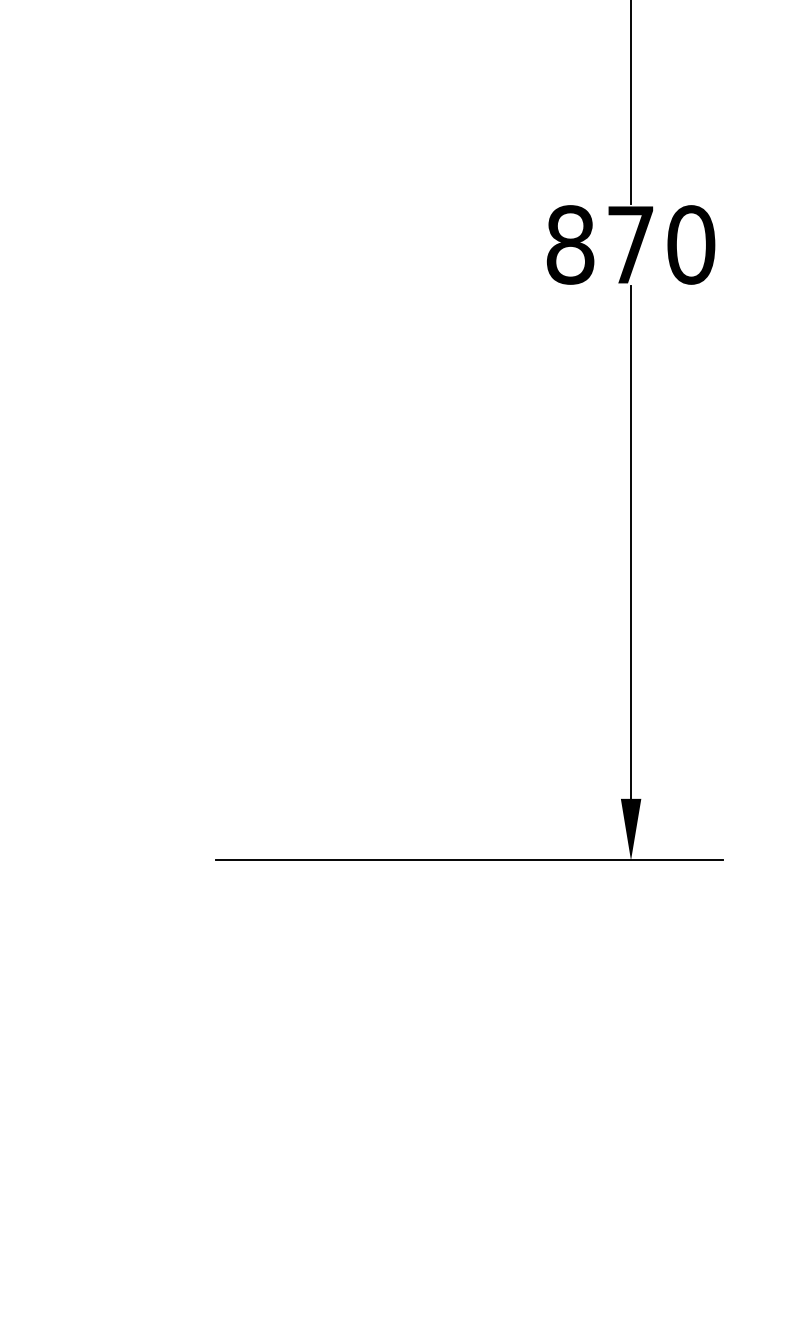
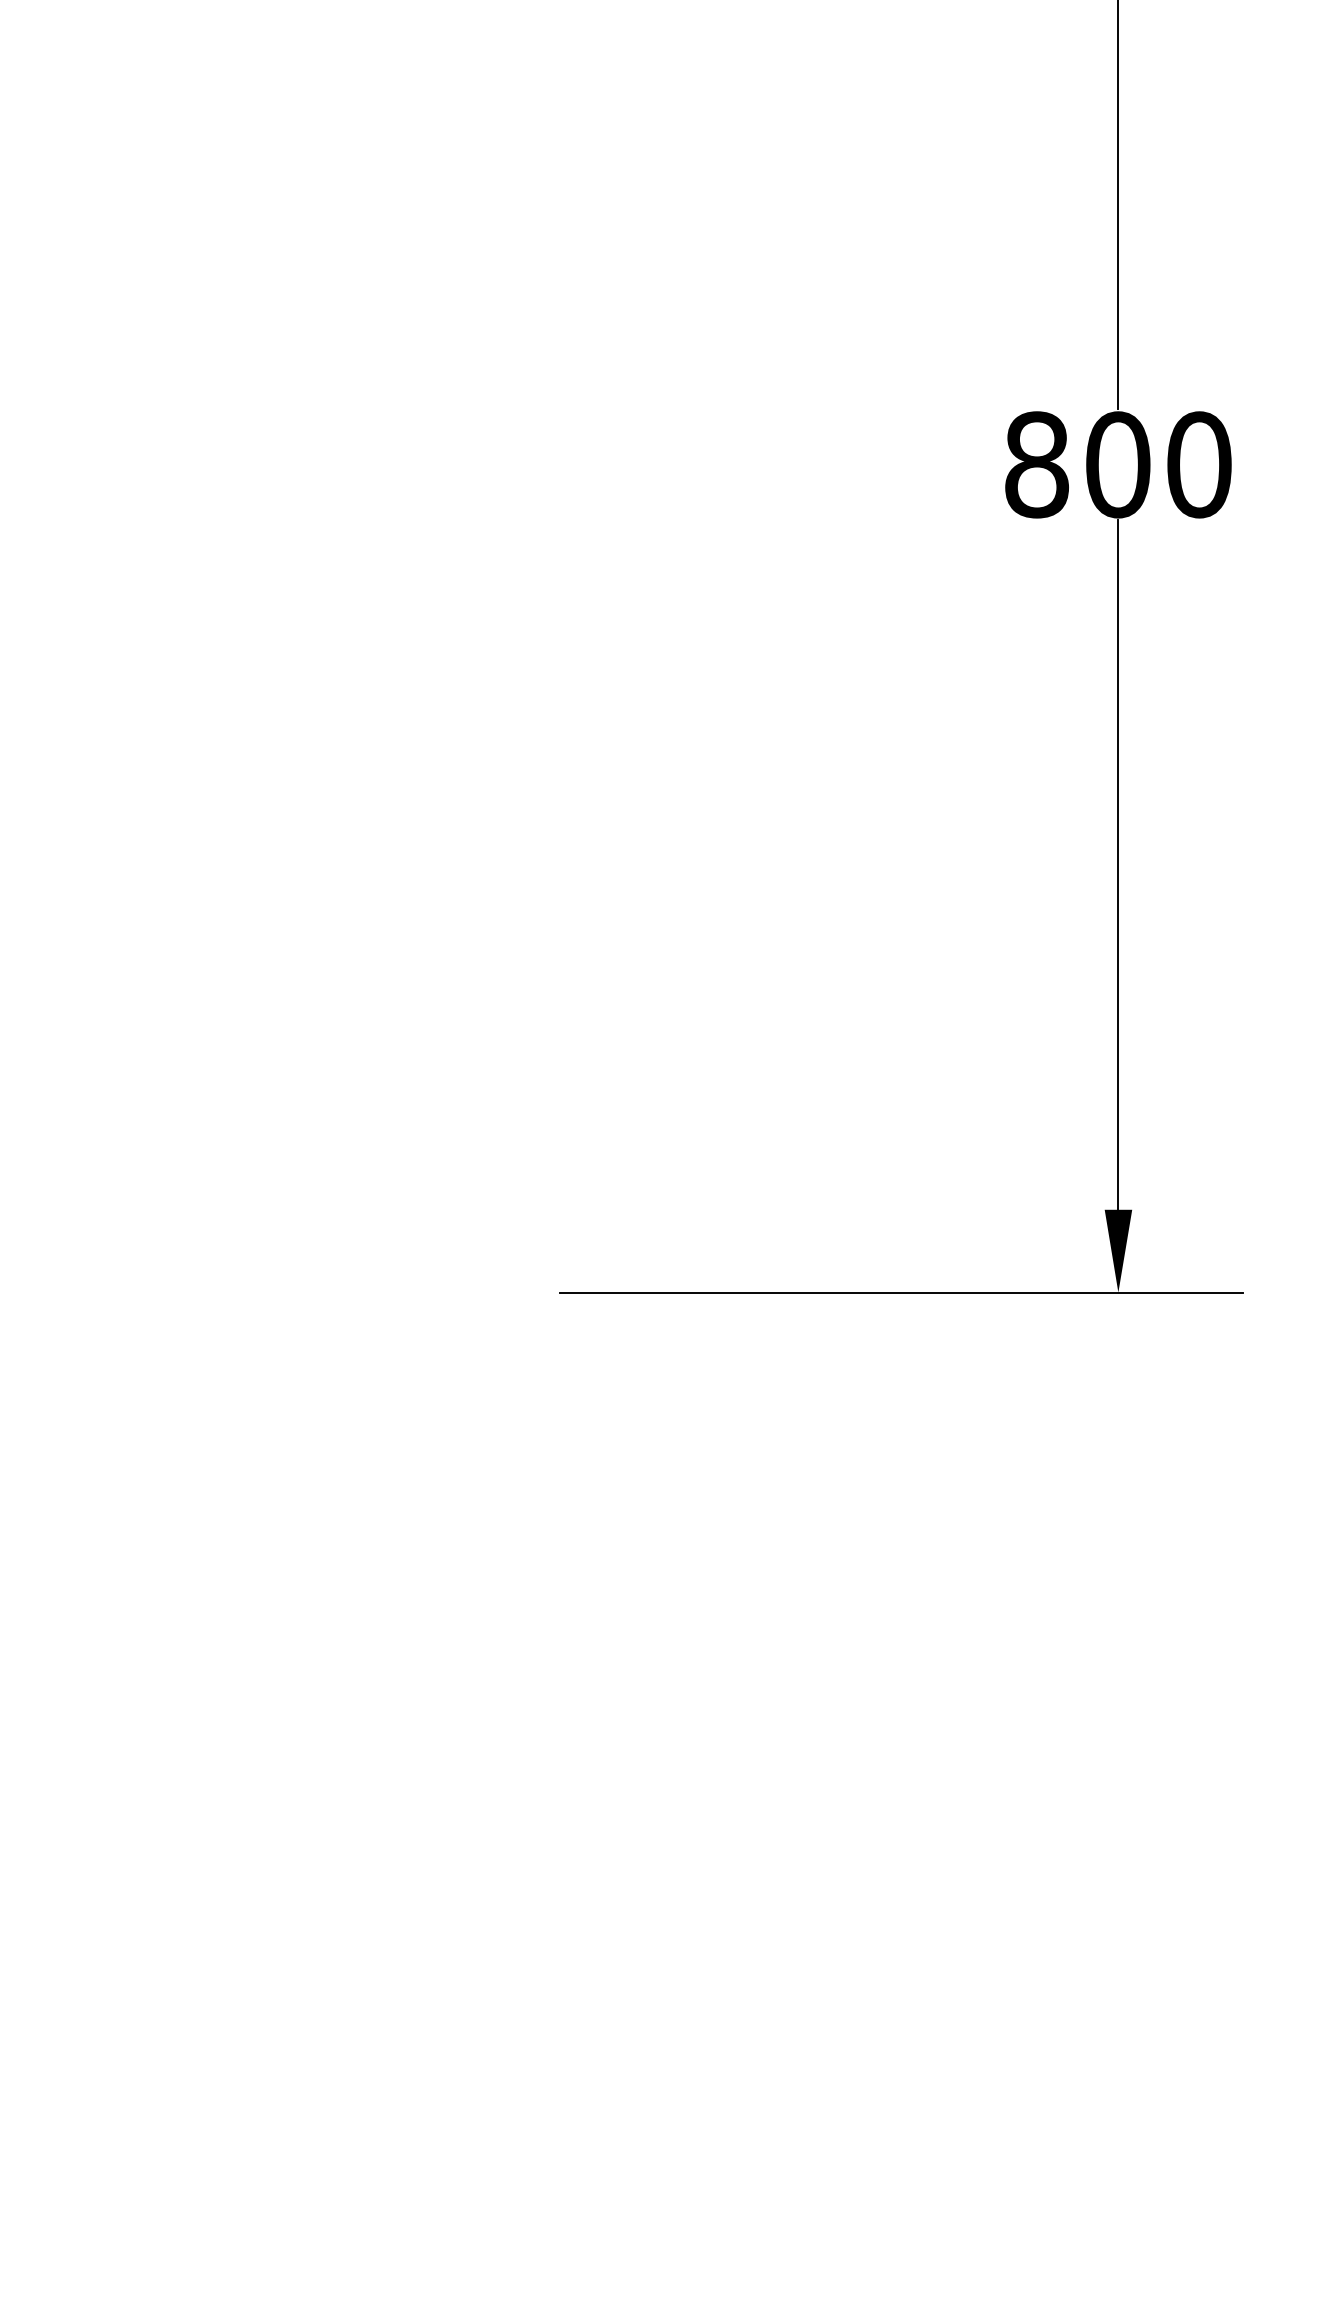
text: (631, 244) -> (1118, 464), 870 -> 800

